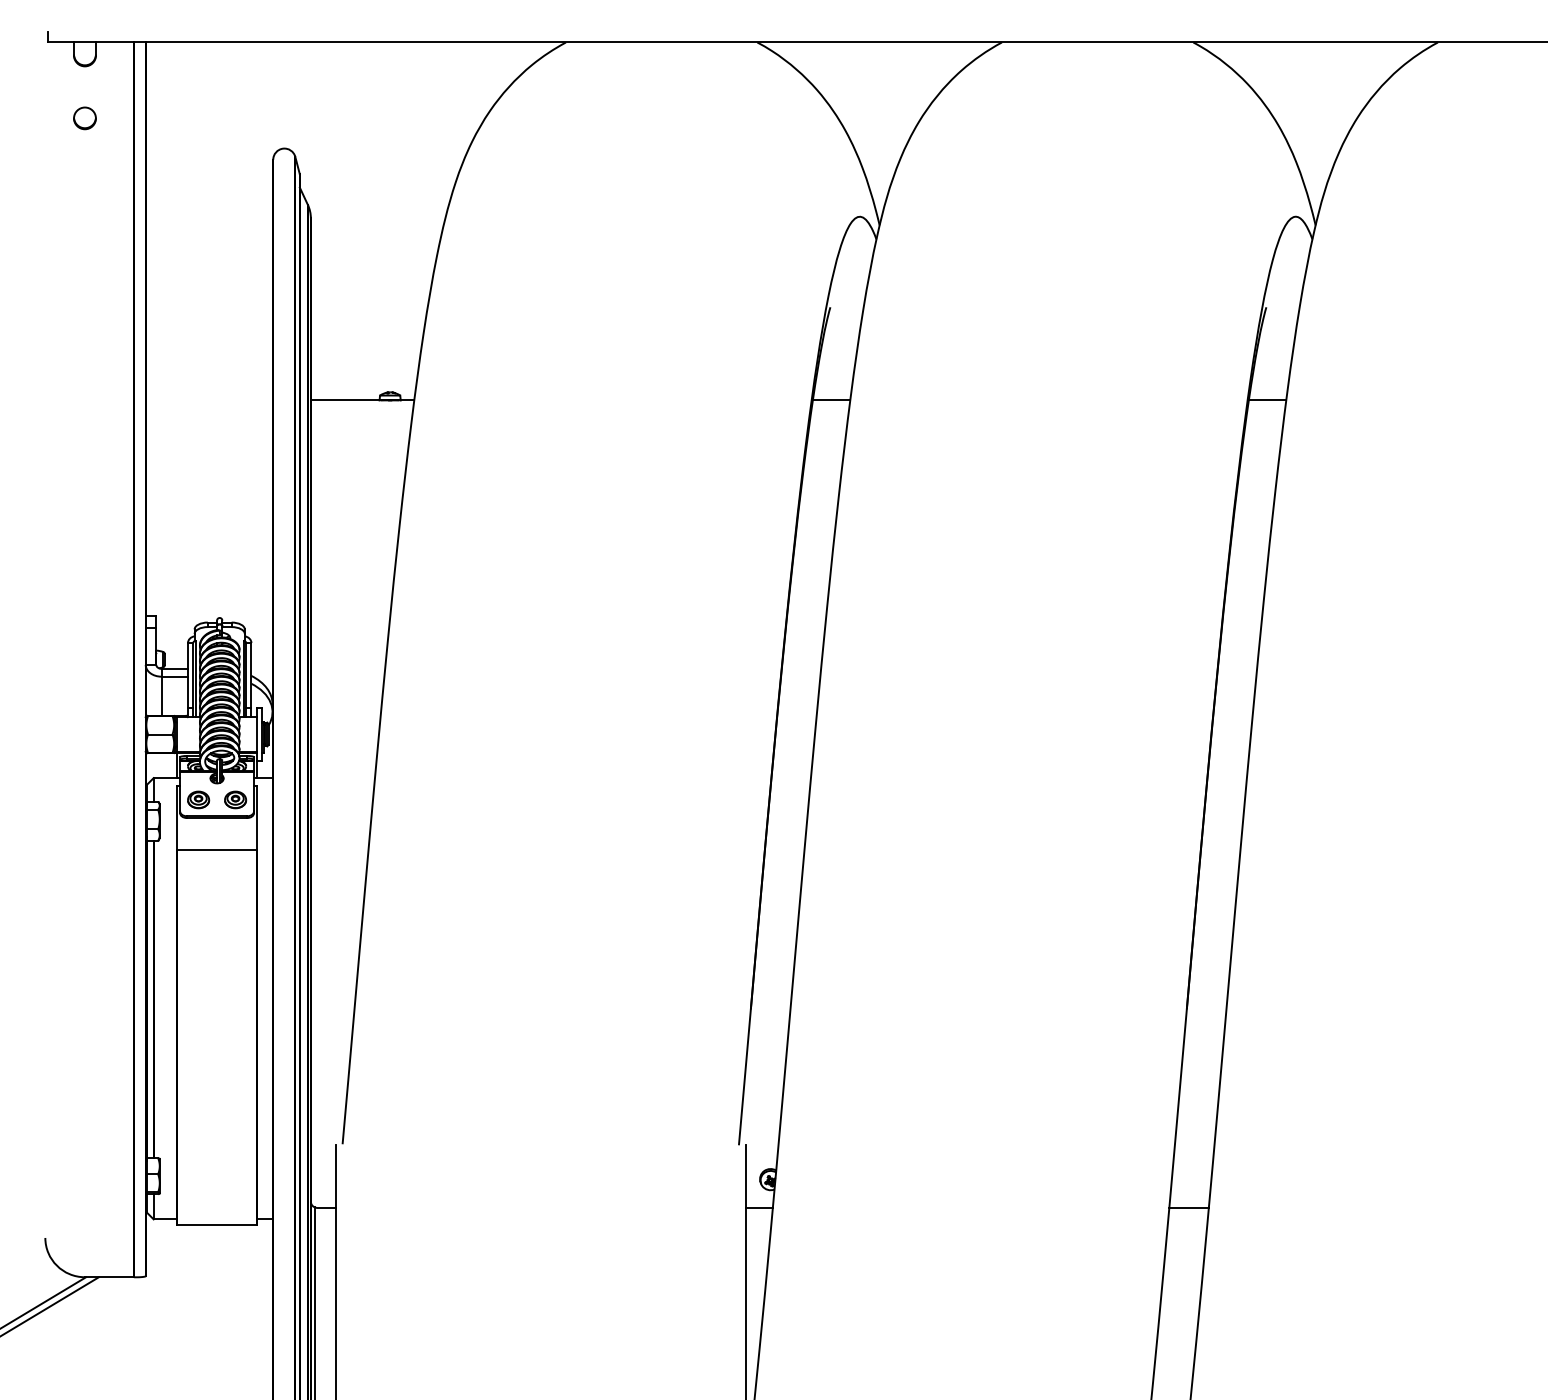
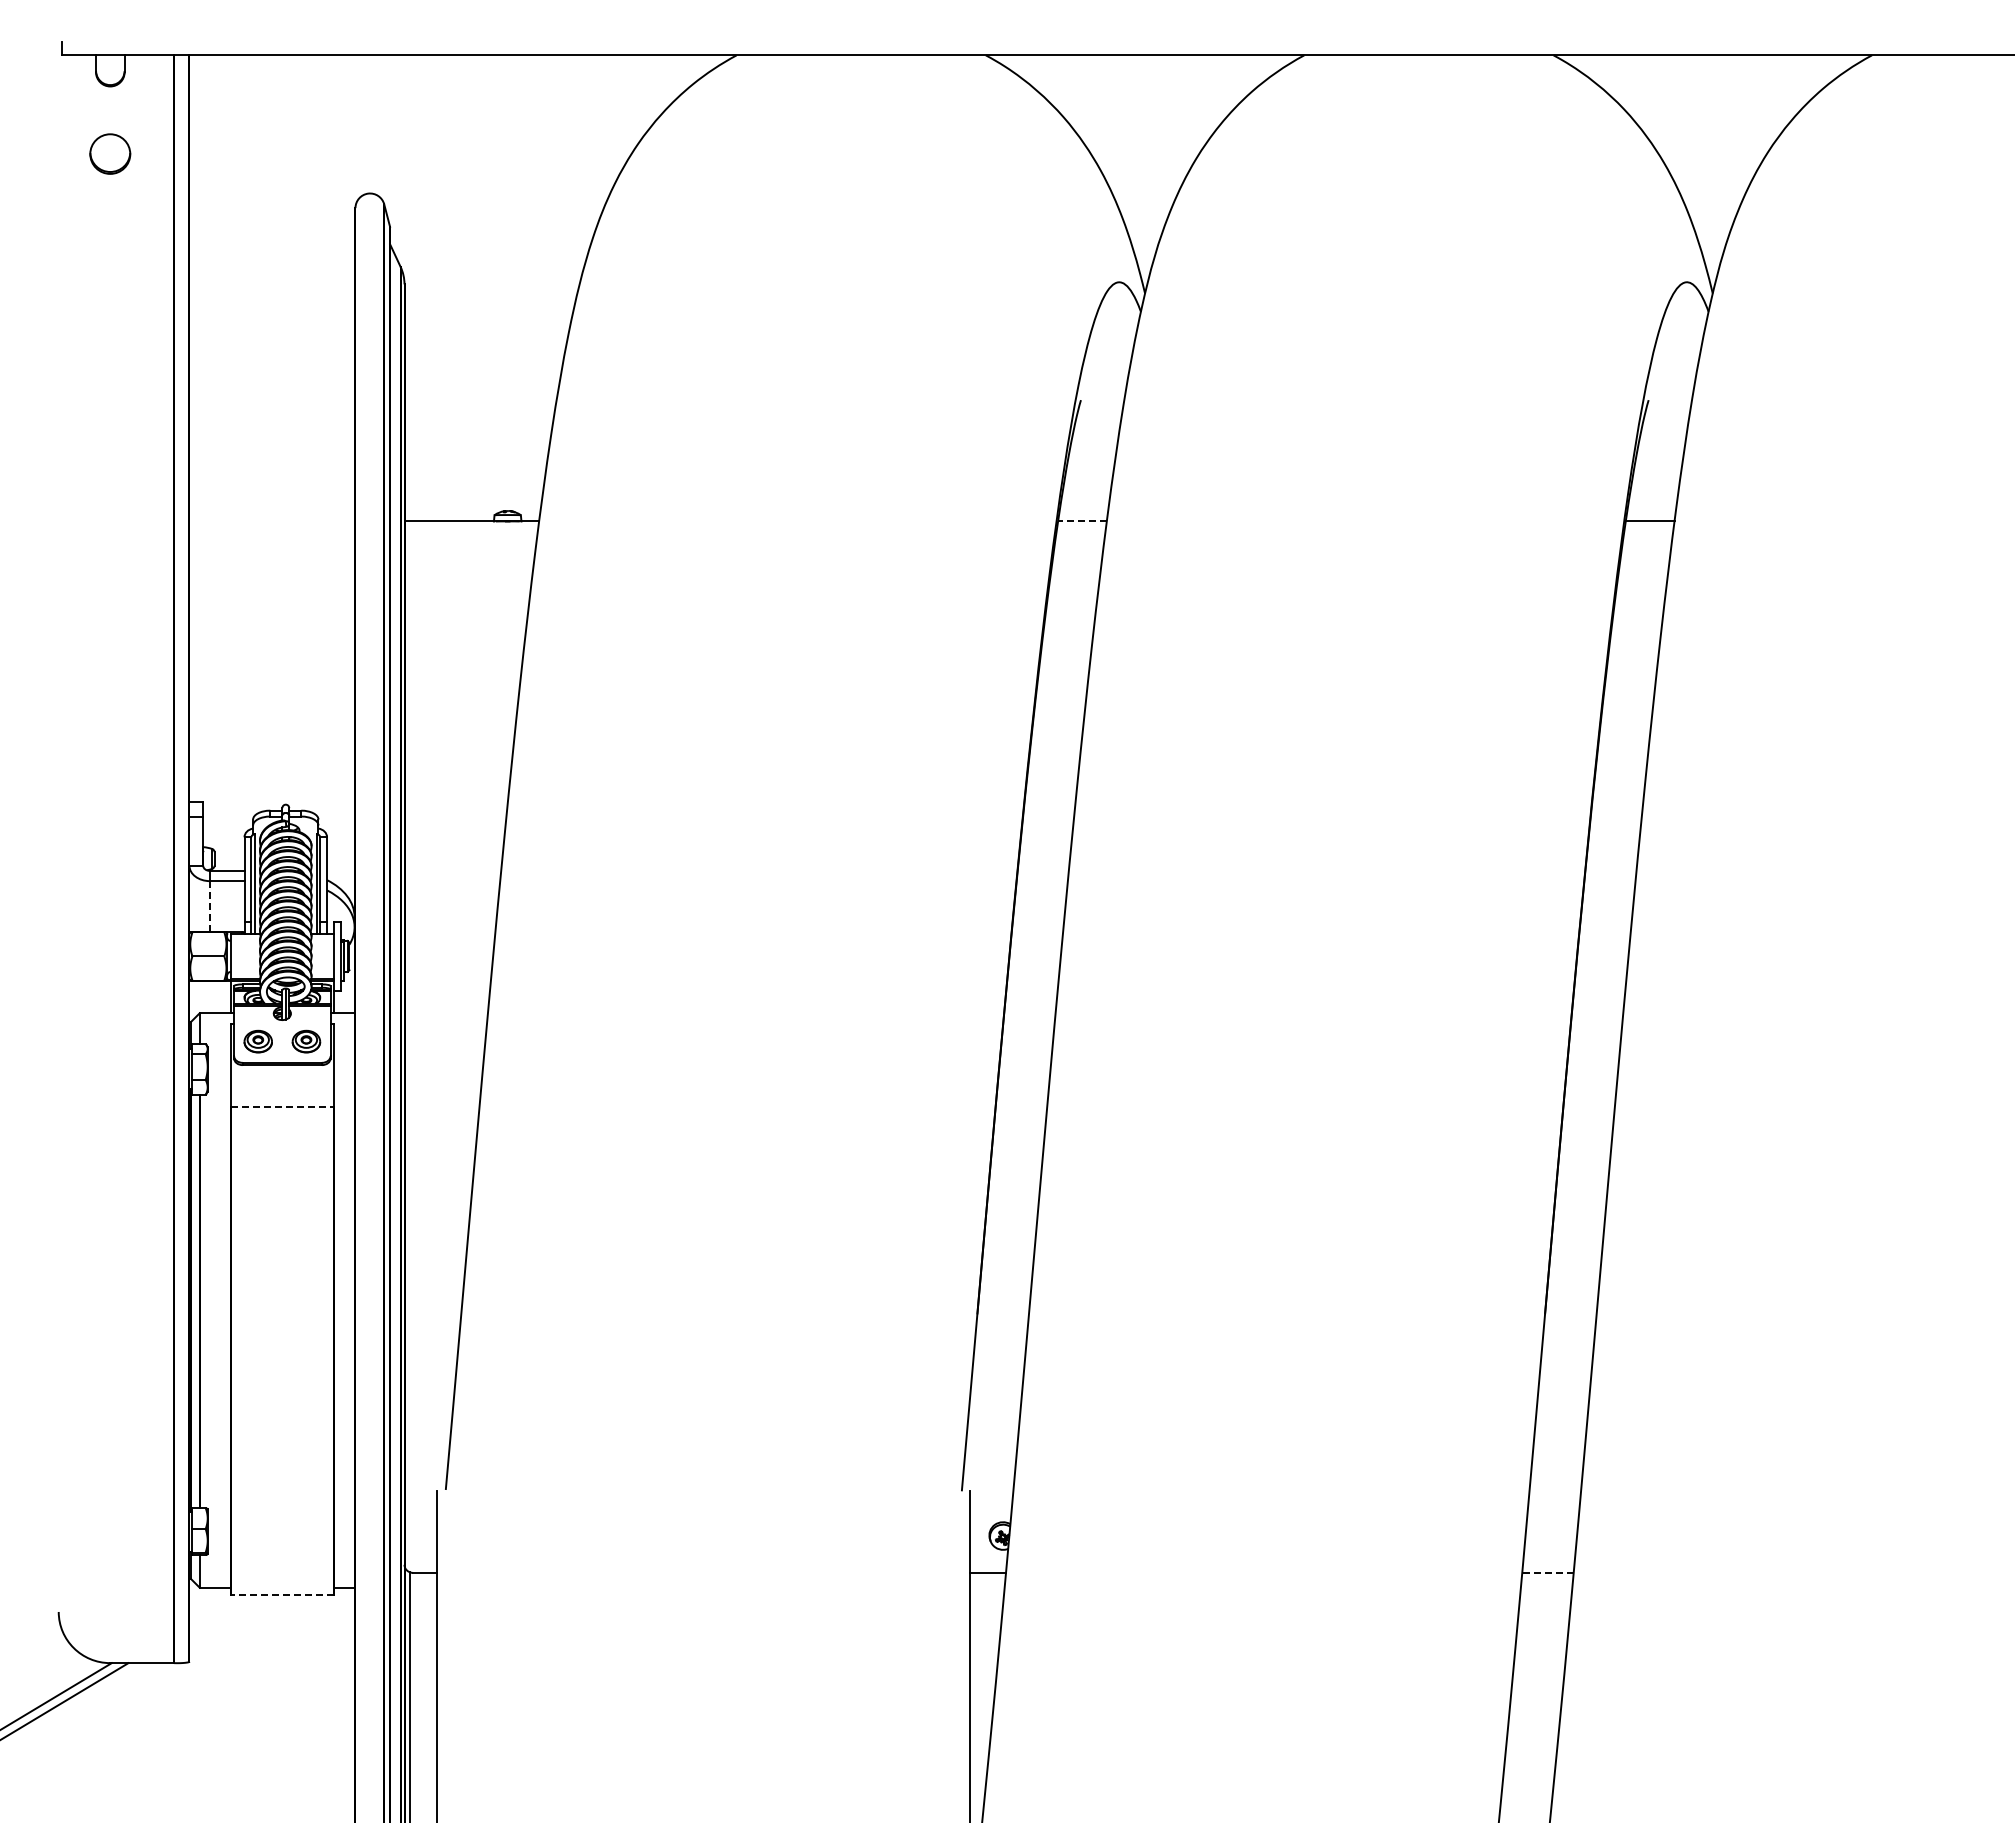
part: (85, 118) -> (110, 154), size x1.4
line: (830, 400) -> (1081, 521), solid -> dashed
line: (161, 696) -> (210, 906), solid -> dashed
line: (217, 849) -> (282, 1106), solid -> dashed
line: (1188, 1207) -> (1547, 1572), solid -> dashed
line: (217, 1224) -> (282, 1594), solid -> dashed

